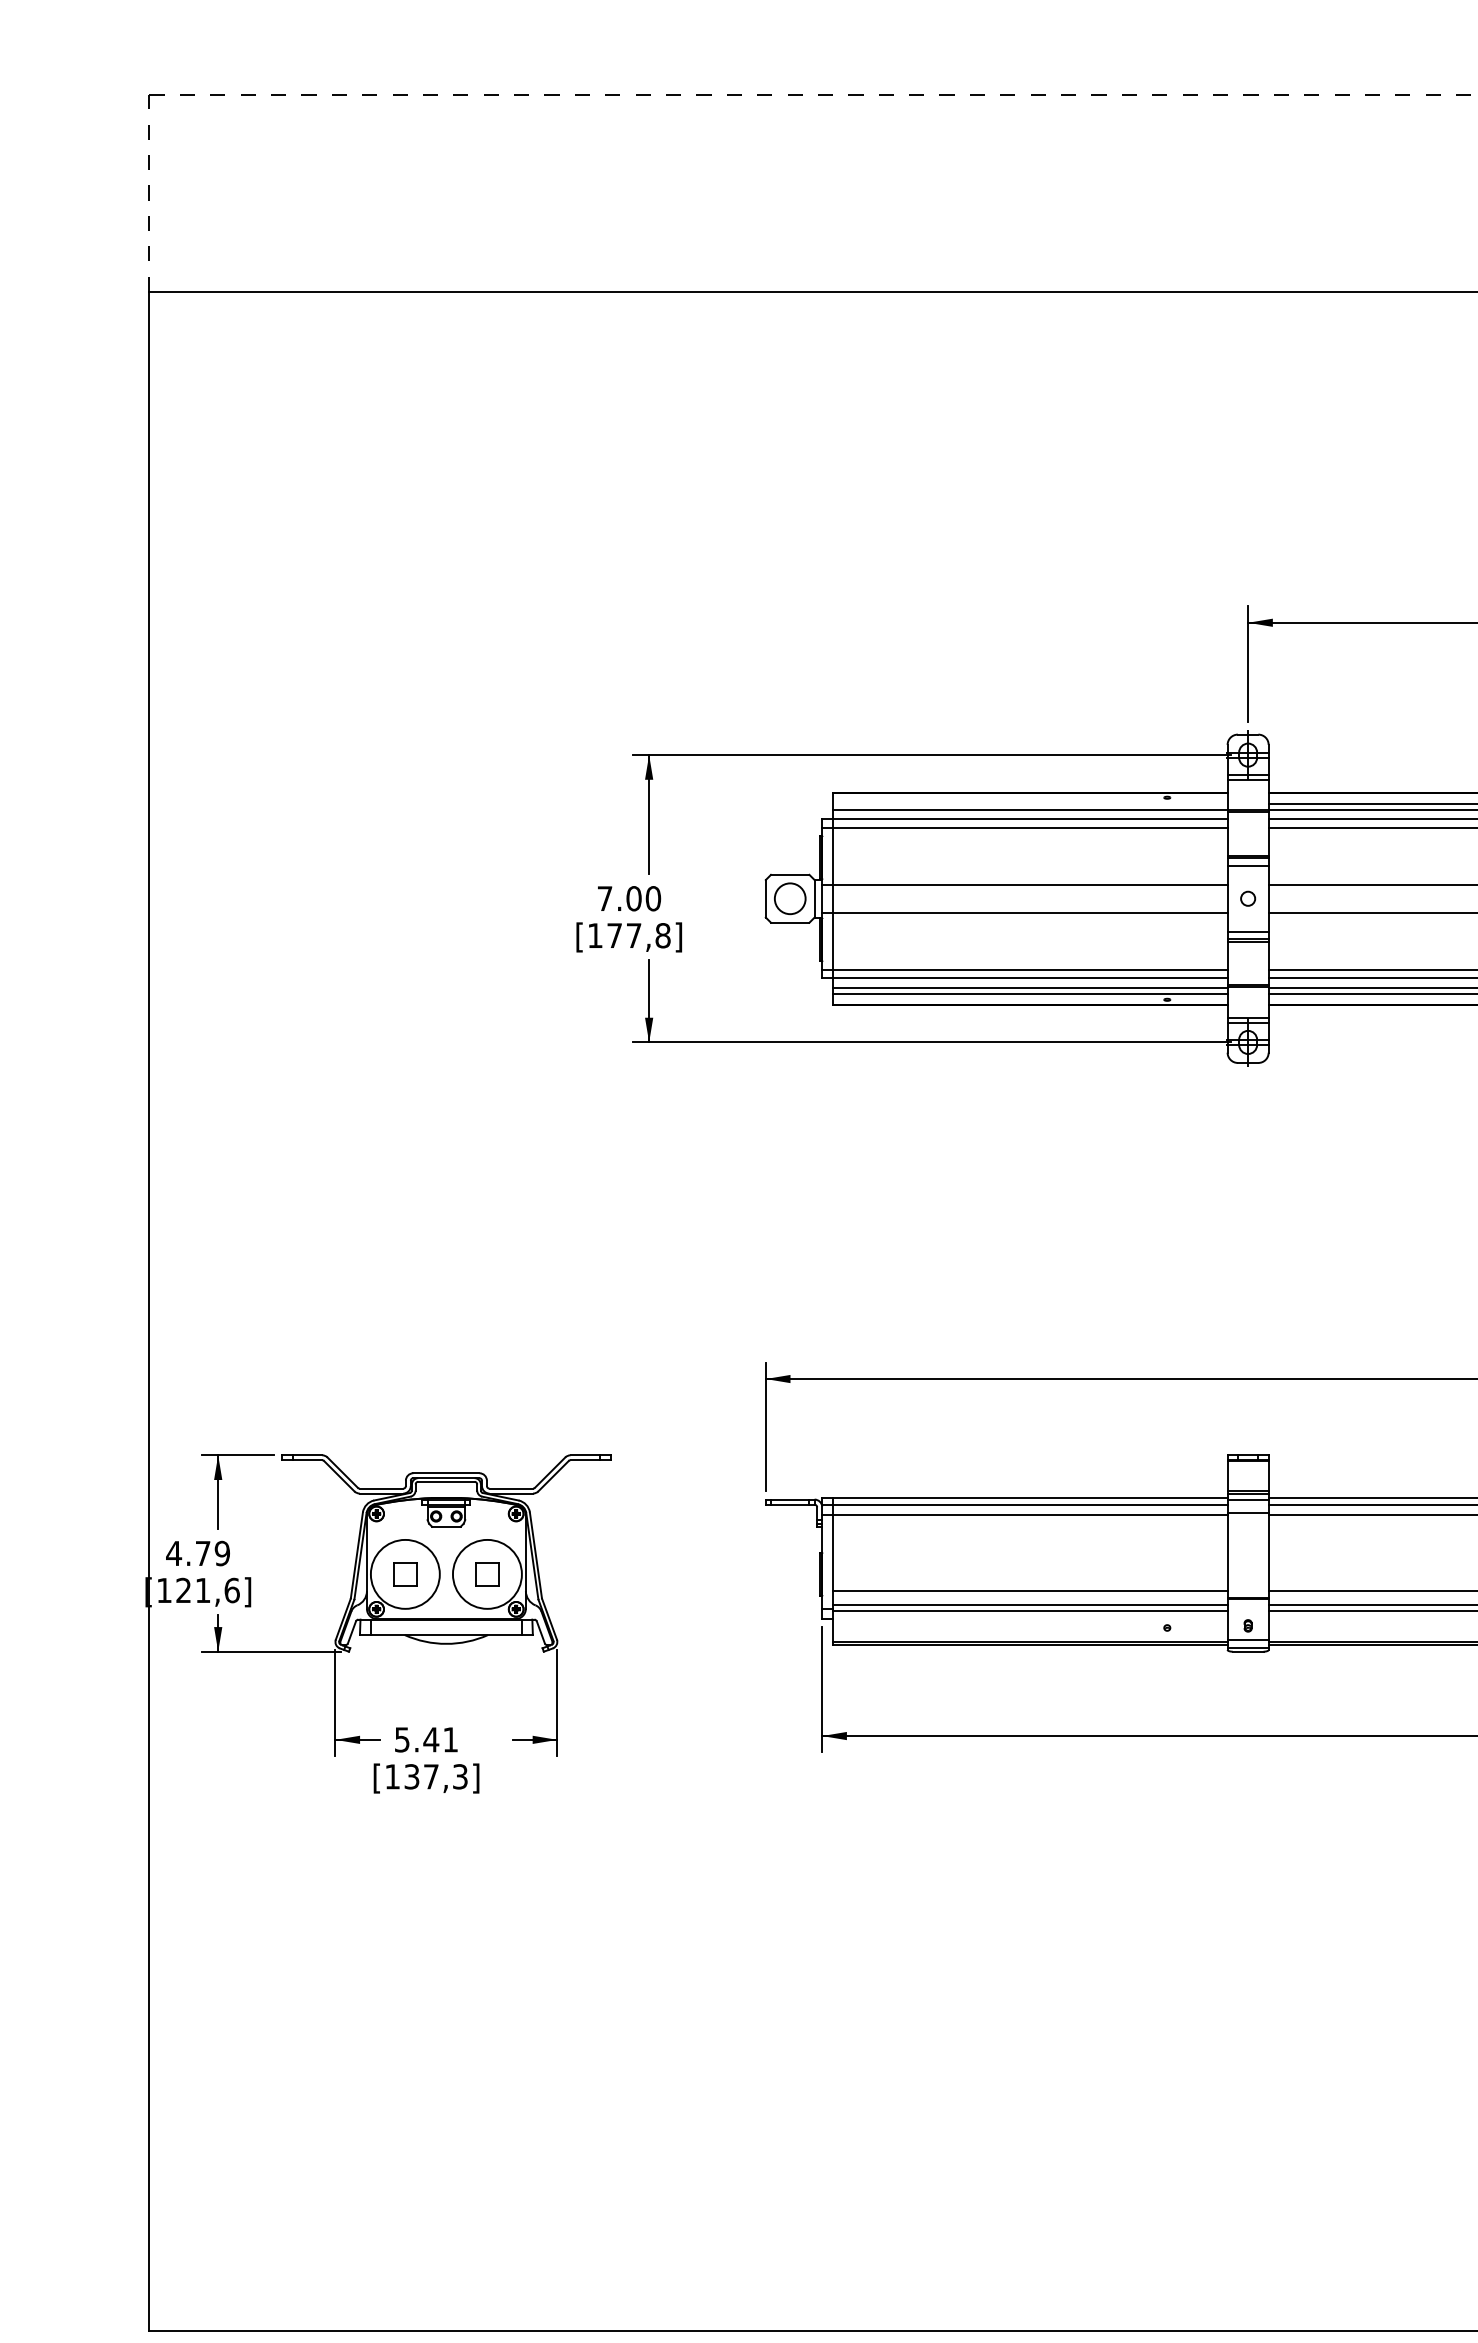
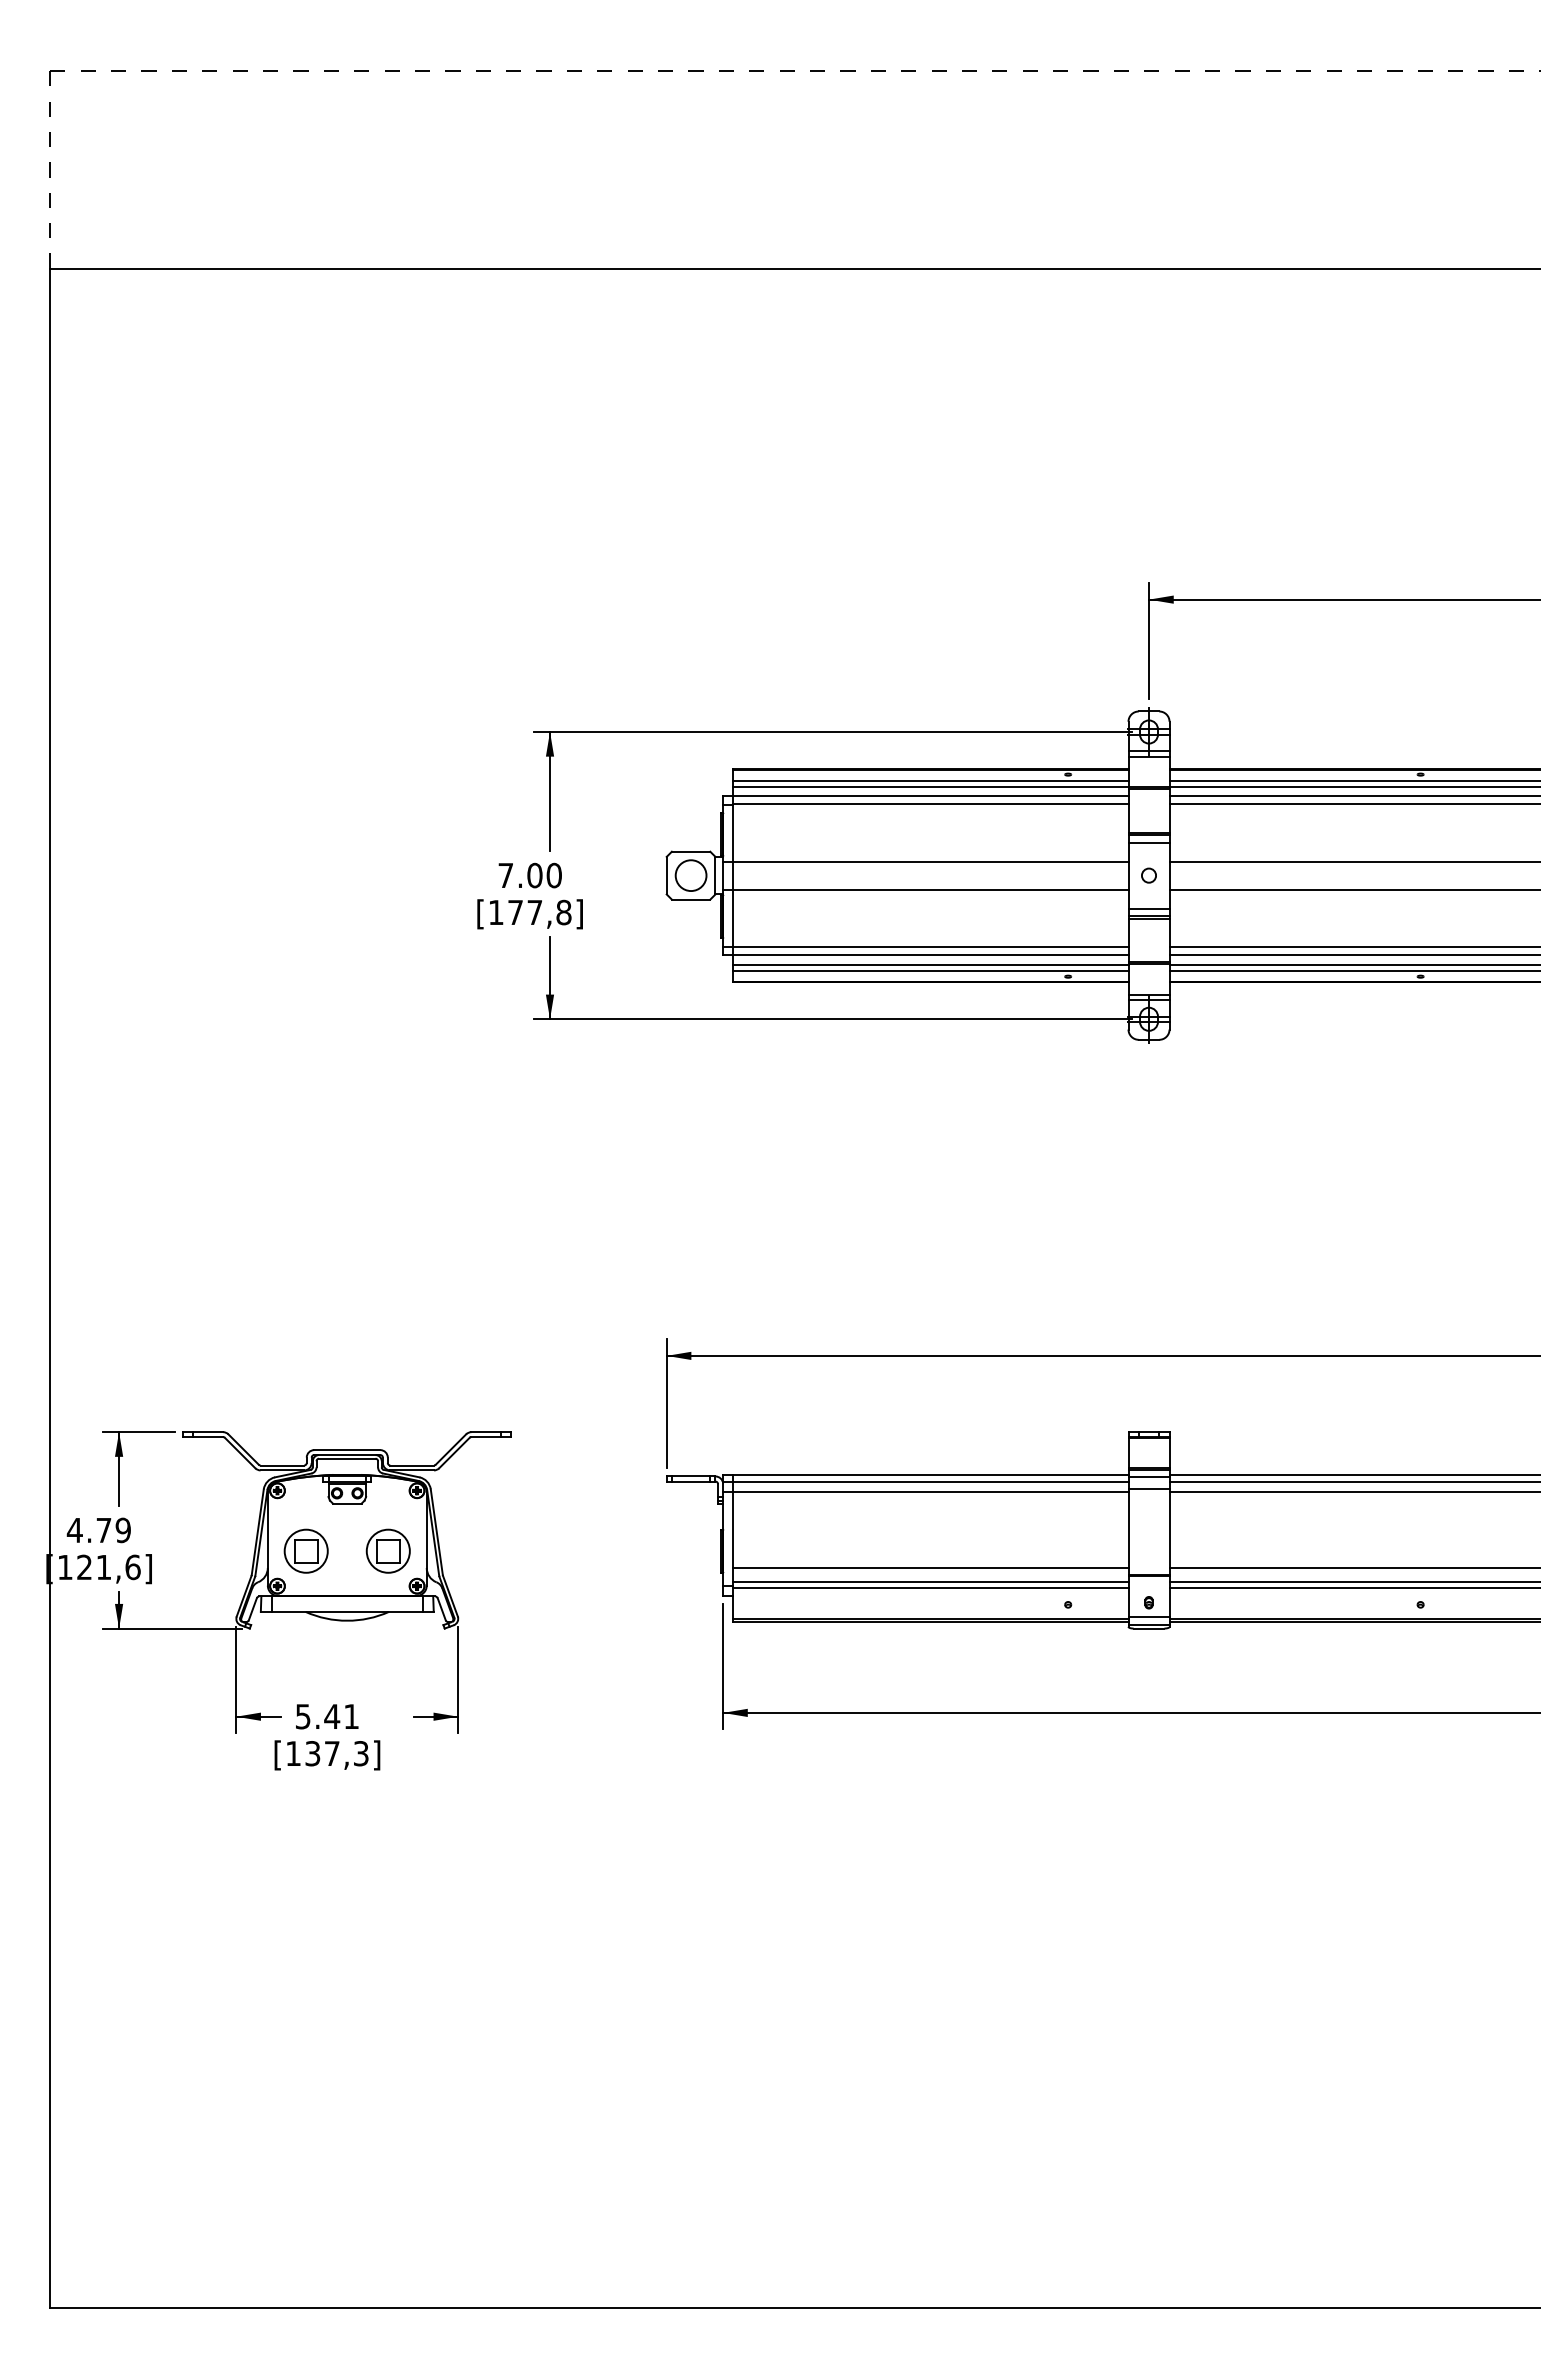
line: (1029, 803) -> (930, 780), added
circle: (404, 1573) -> (305, 1550), size x0.62
circle: (486, 1573) -> (387, 1550), size x0.62

